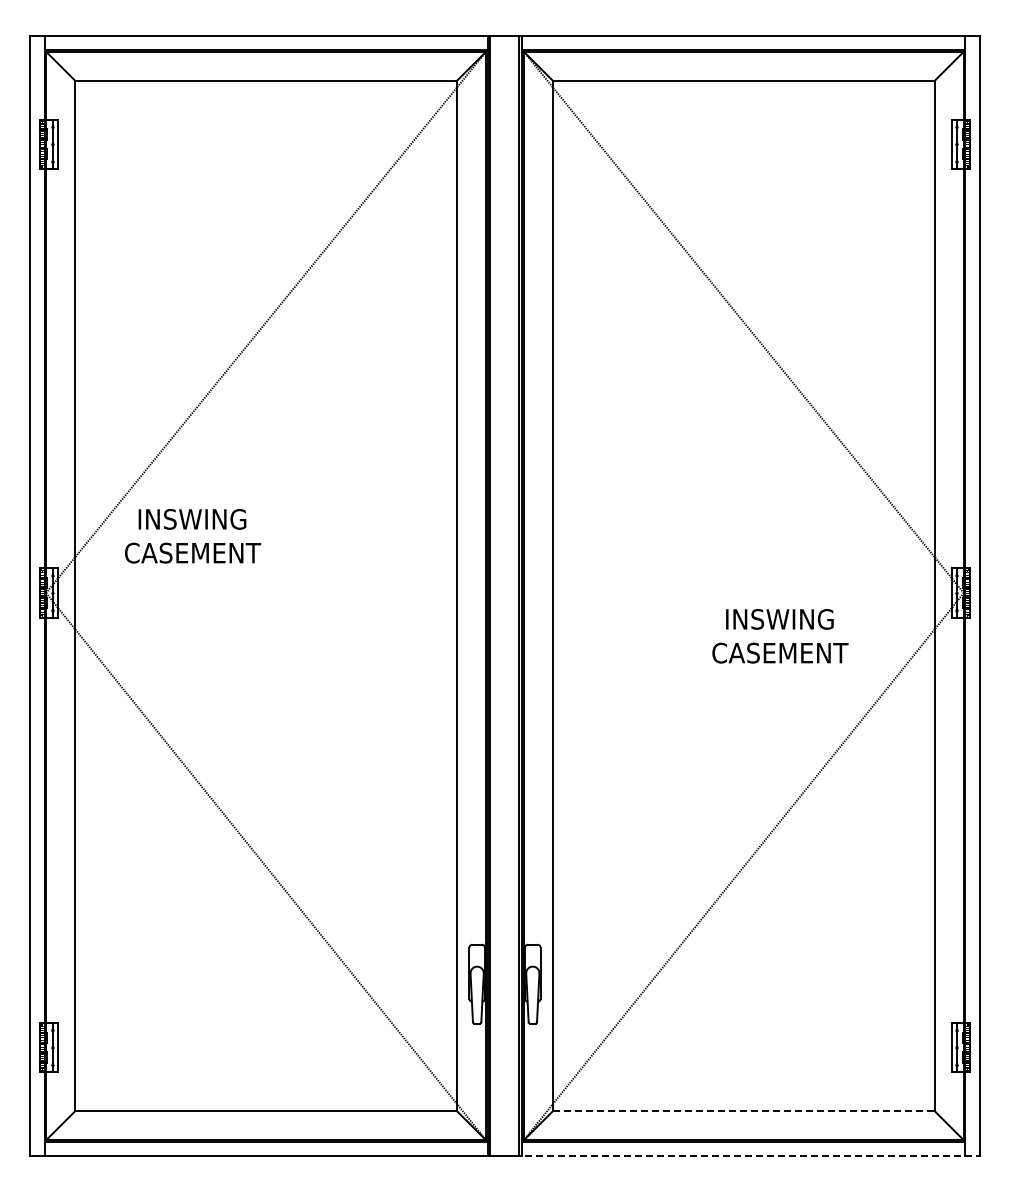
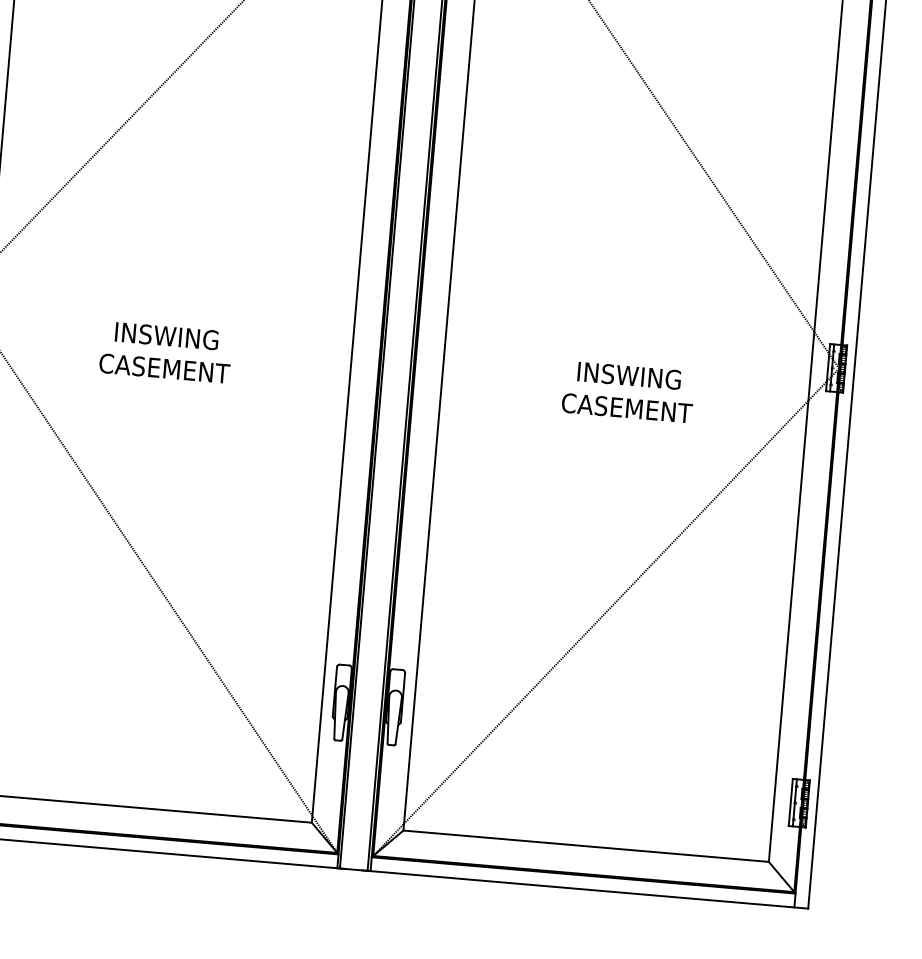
text: (193, 536) -> (166, 352), moved
text: (780, 636) -> (628, 392), moved
line: (743, 1111) -> (585, 846), dashed -> solid
line: (747, 1156) -> (585, 889), dashed -> solid

